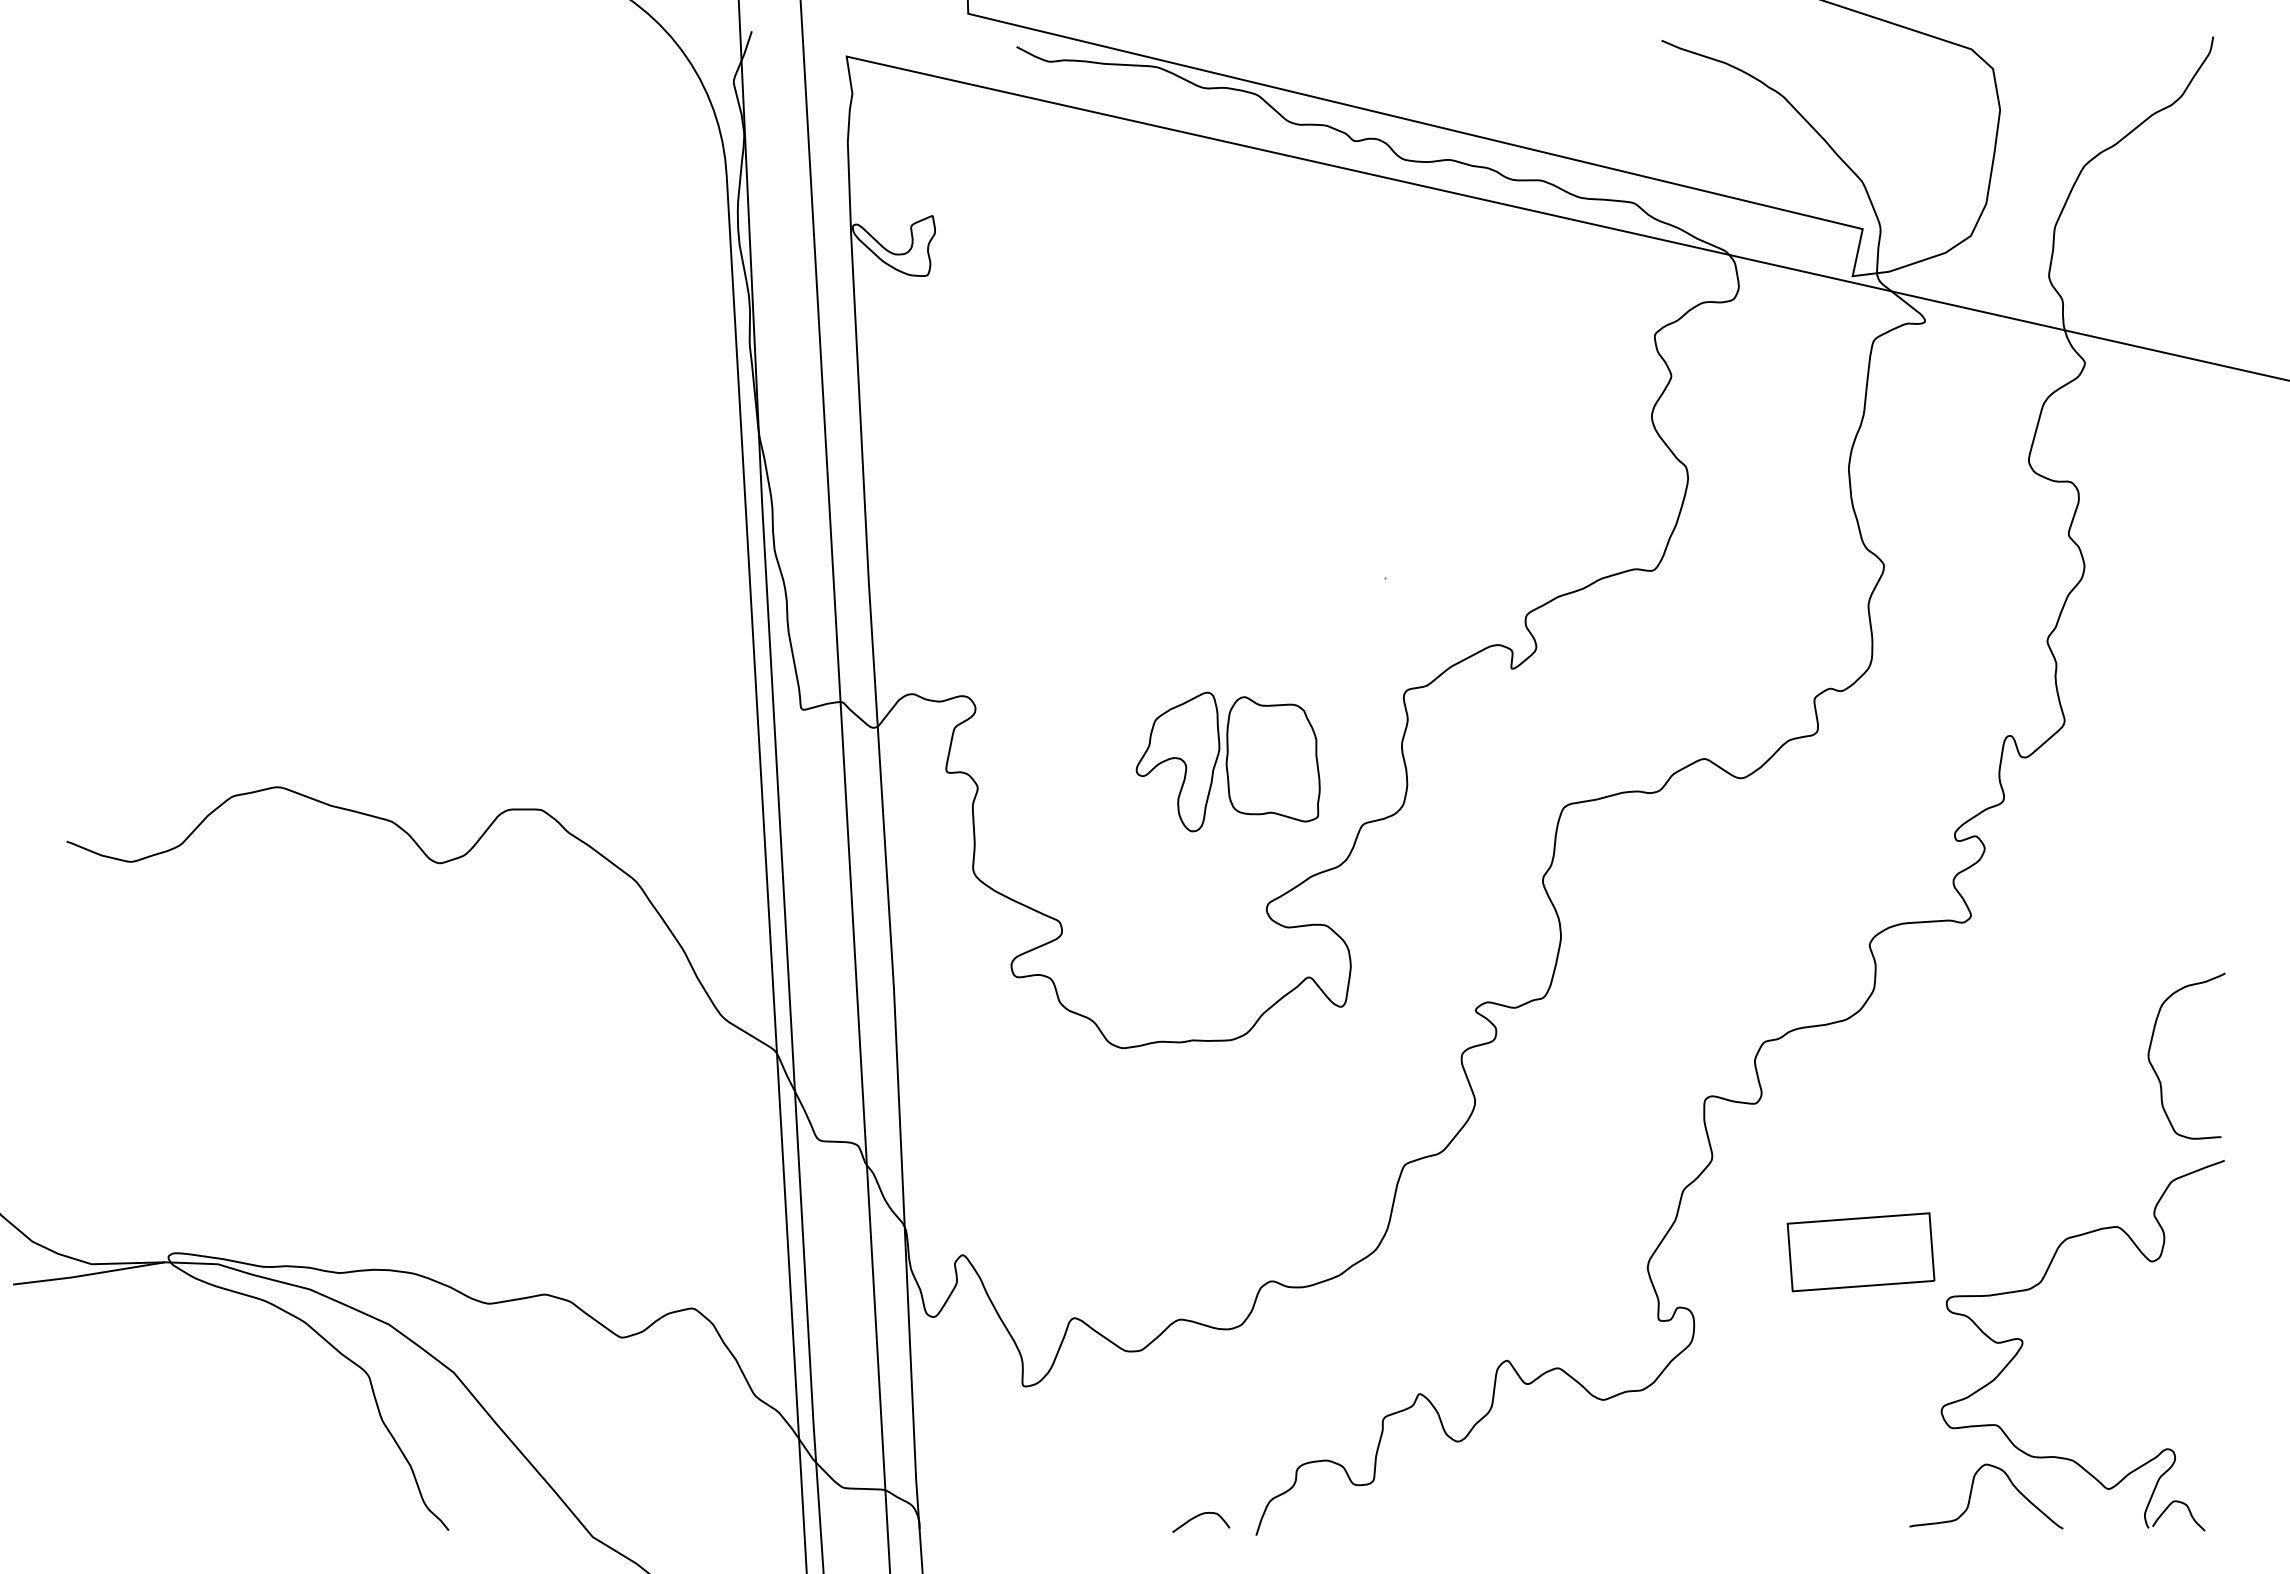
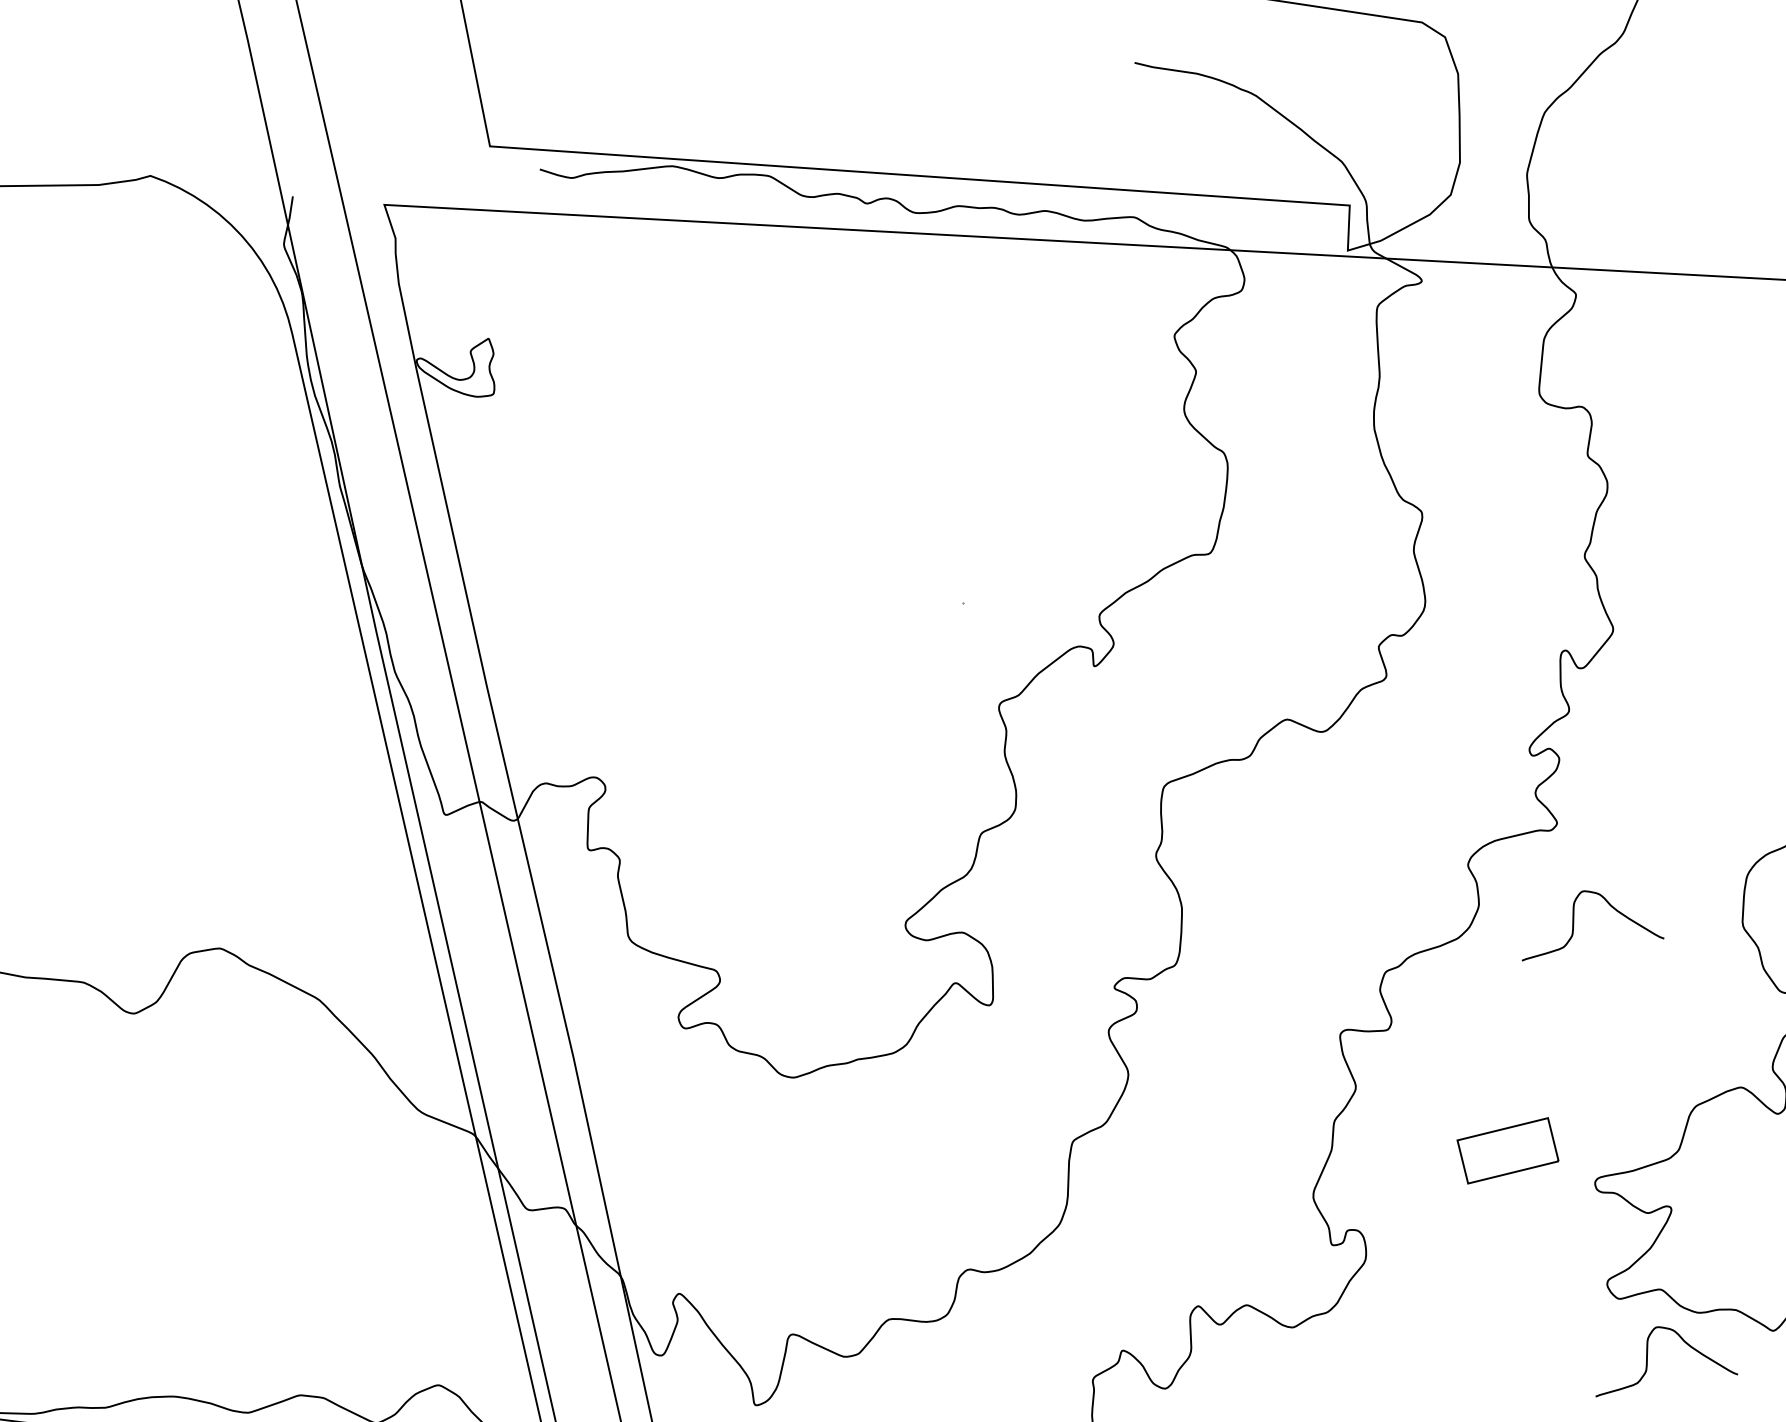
part: (1227, 761) -> (846, 796), removed
curve: (1971, 1023) -> (1574, 922), added
part: (1860, 1252) -> (1507, 1151), size x0.7

